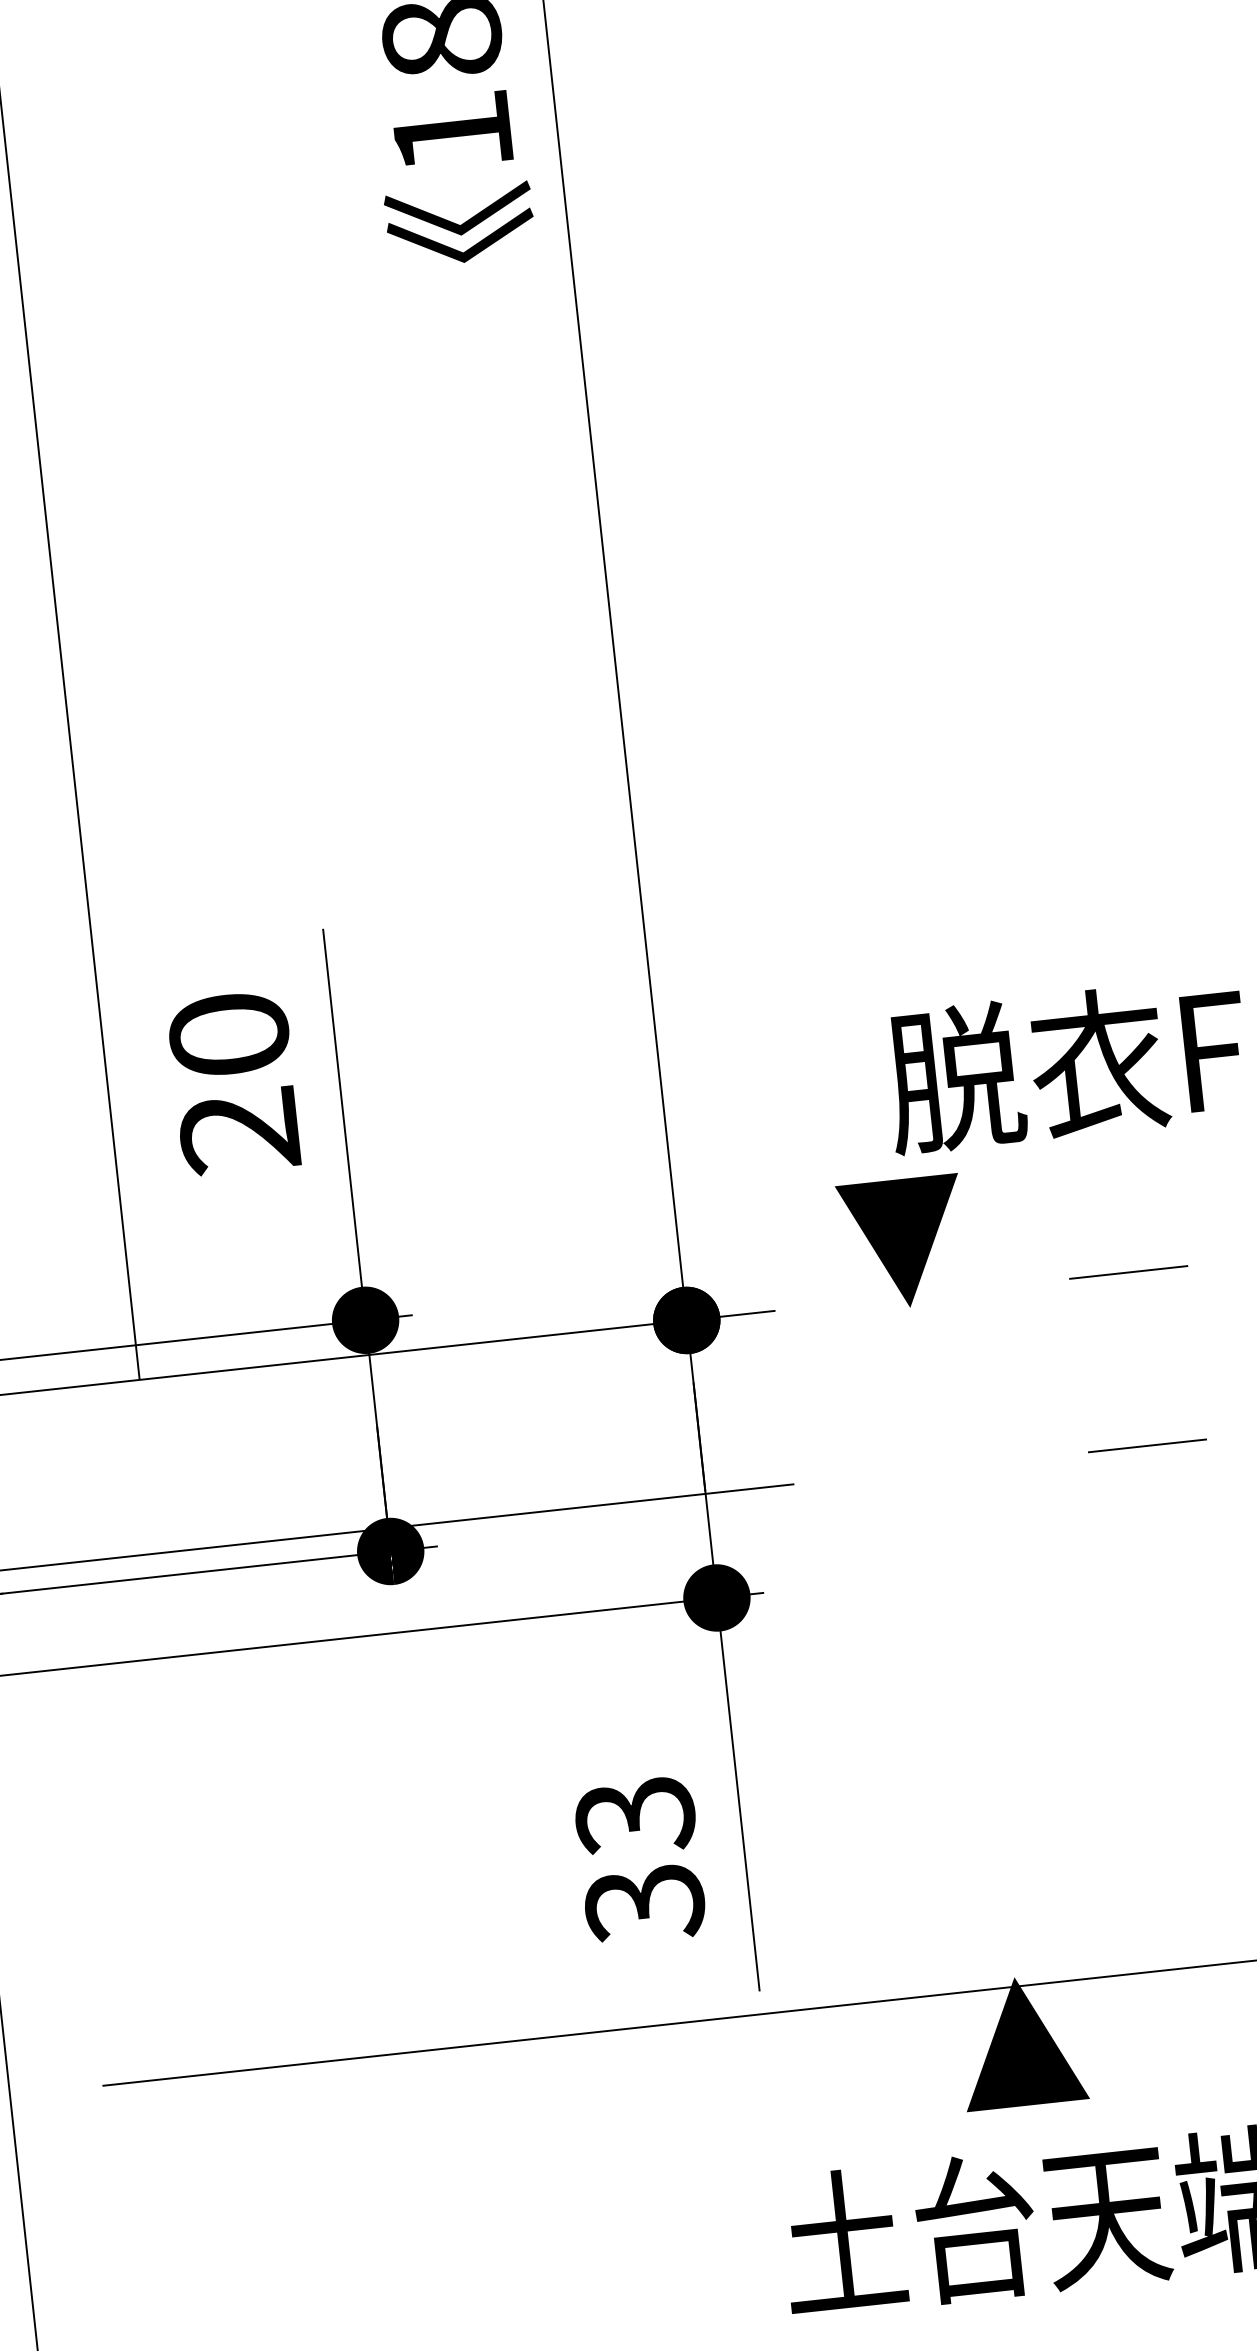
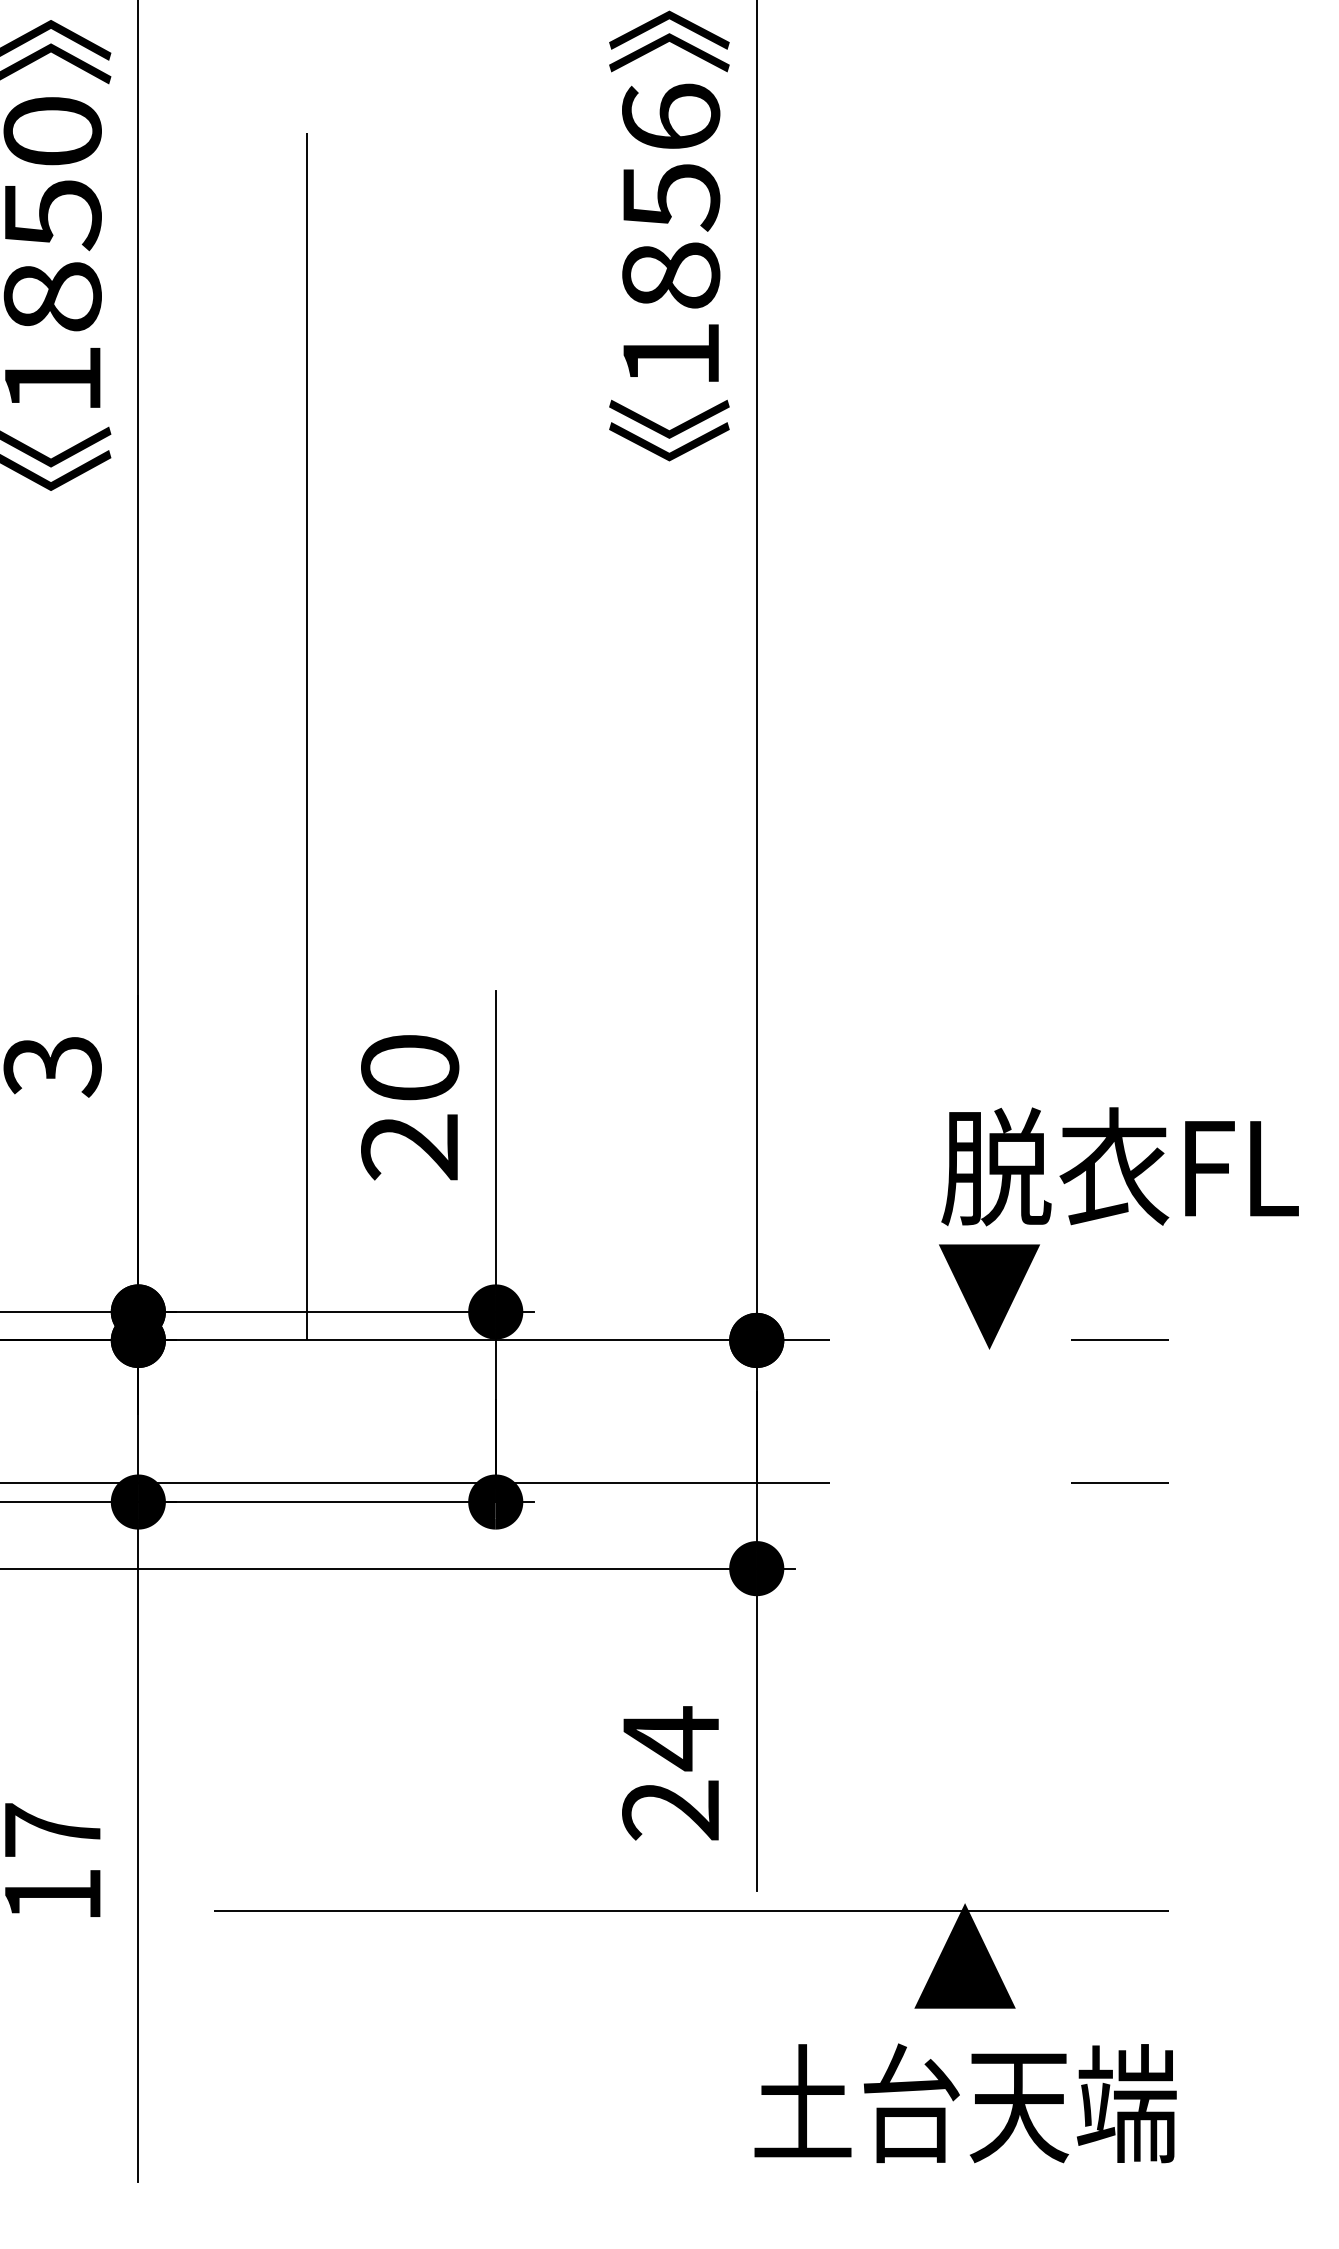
text: (903, 1242) -> (989, 1296), moved
text: (640, 1859) -> (671, 1774), 33 -> 24

